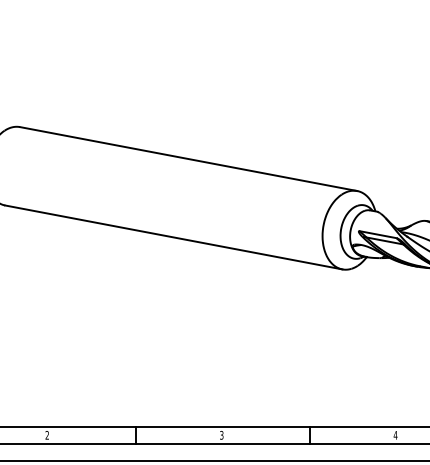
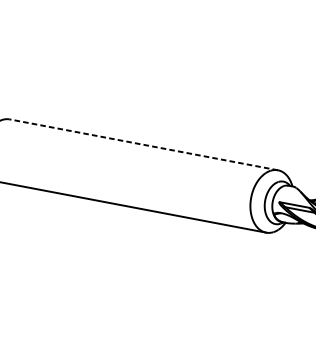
line: (188, 159) -> (143, 145), solid -> dashed

